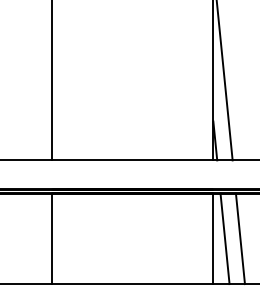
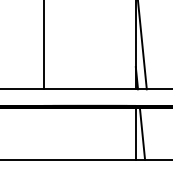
line: (52, 238) -> (44, 133), removed
line: (239, 238) -> (150, 133), removed

